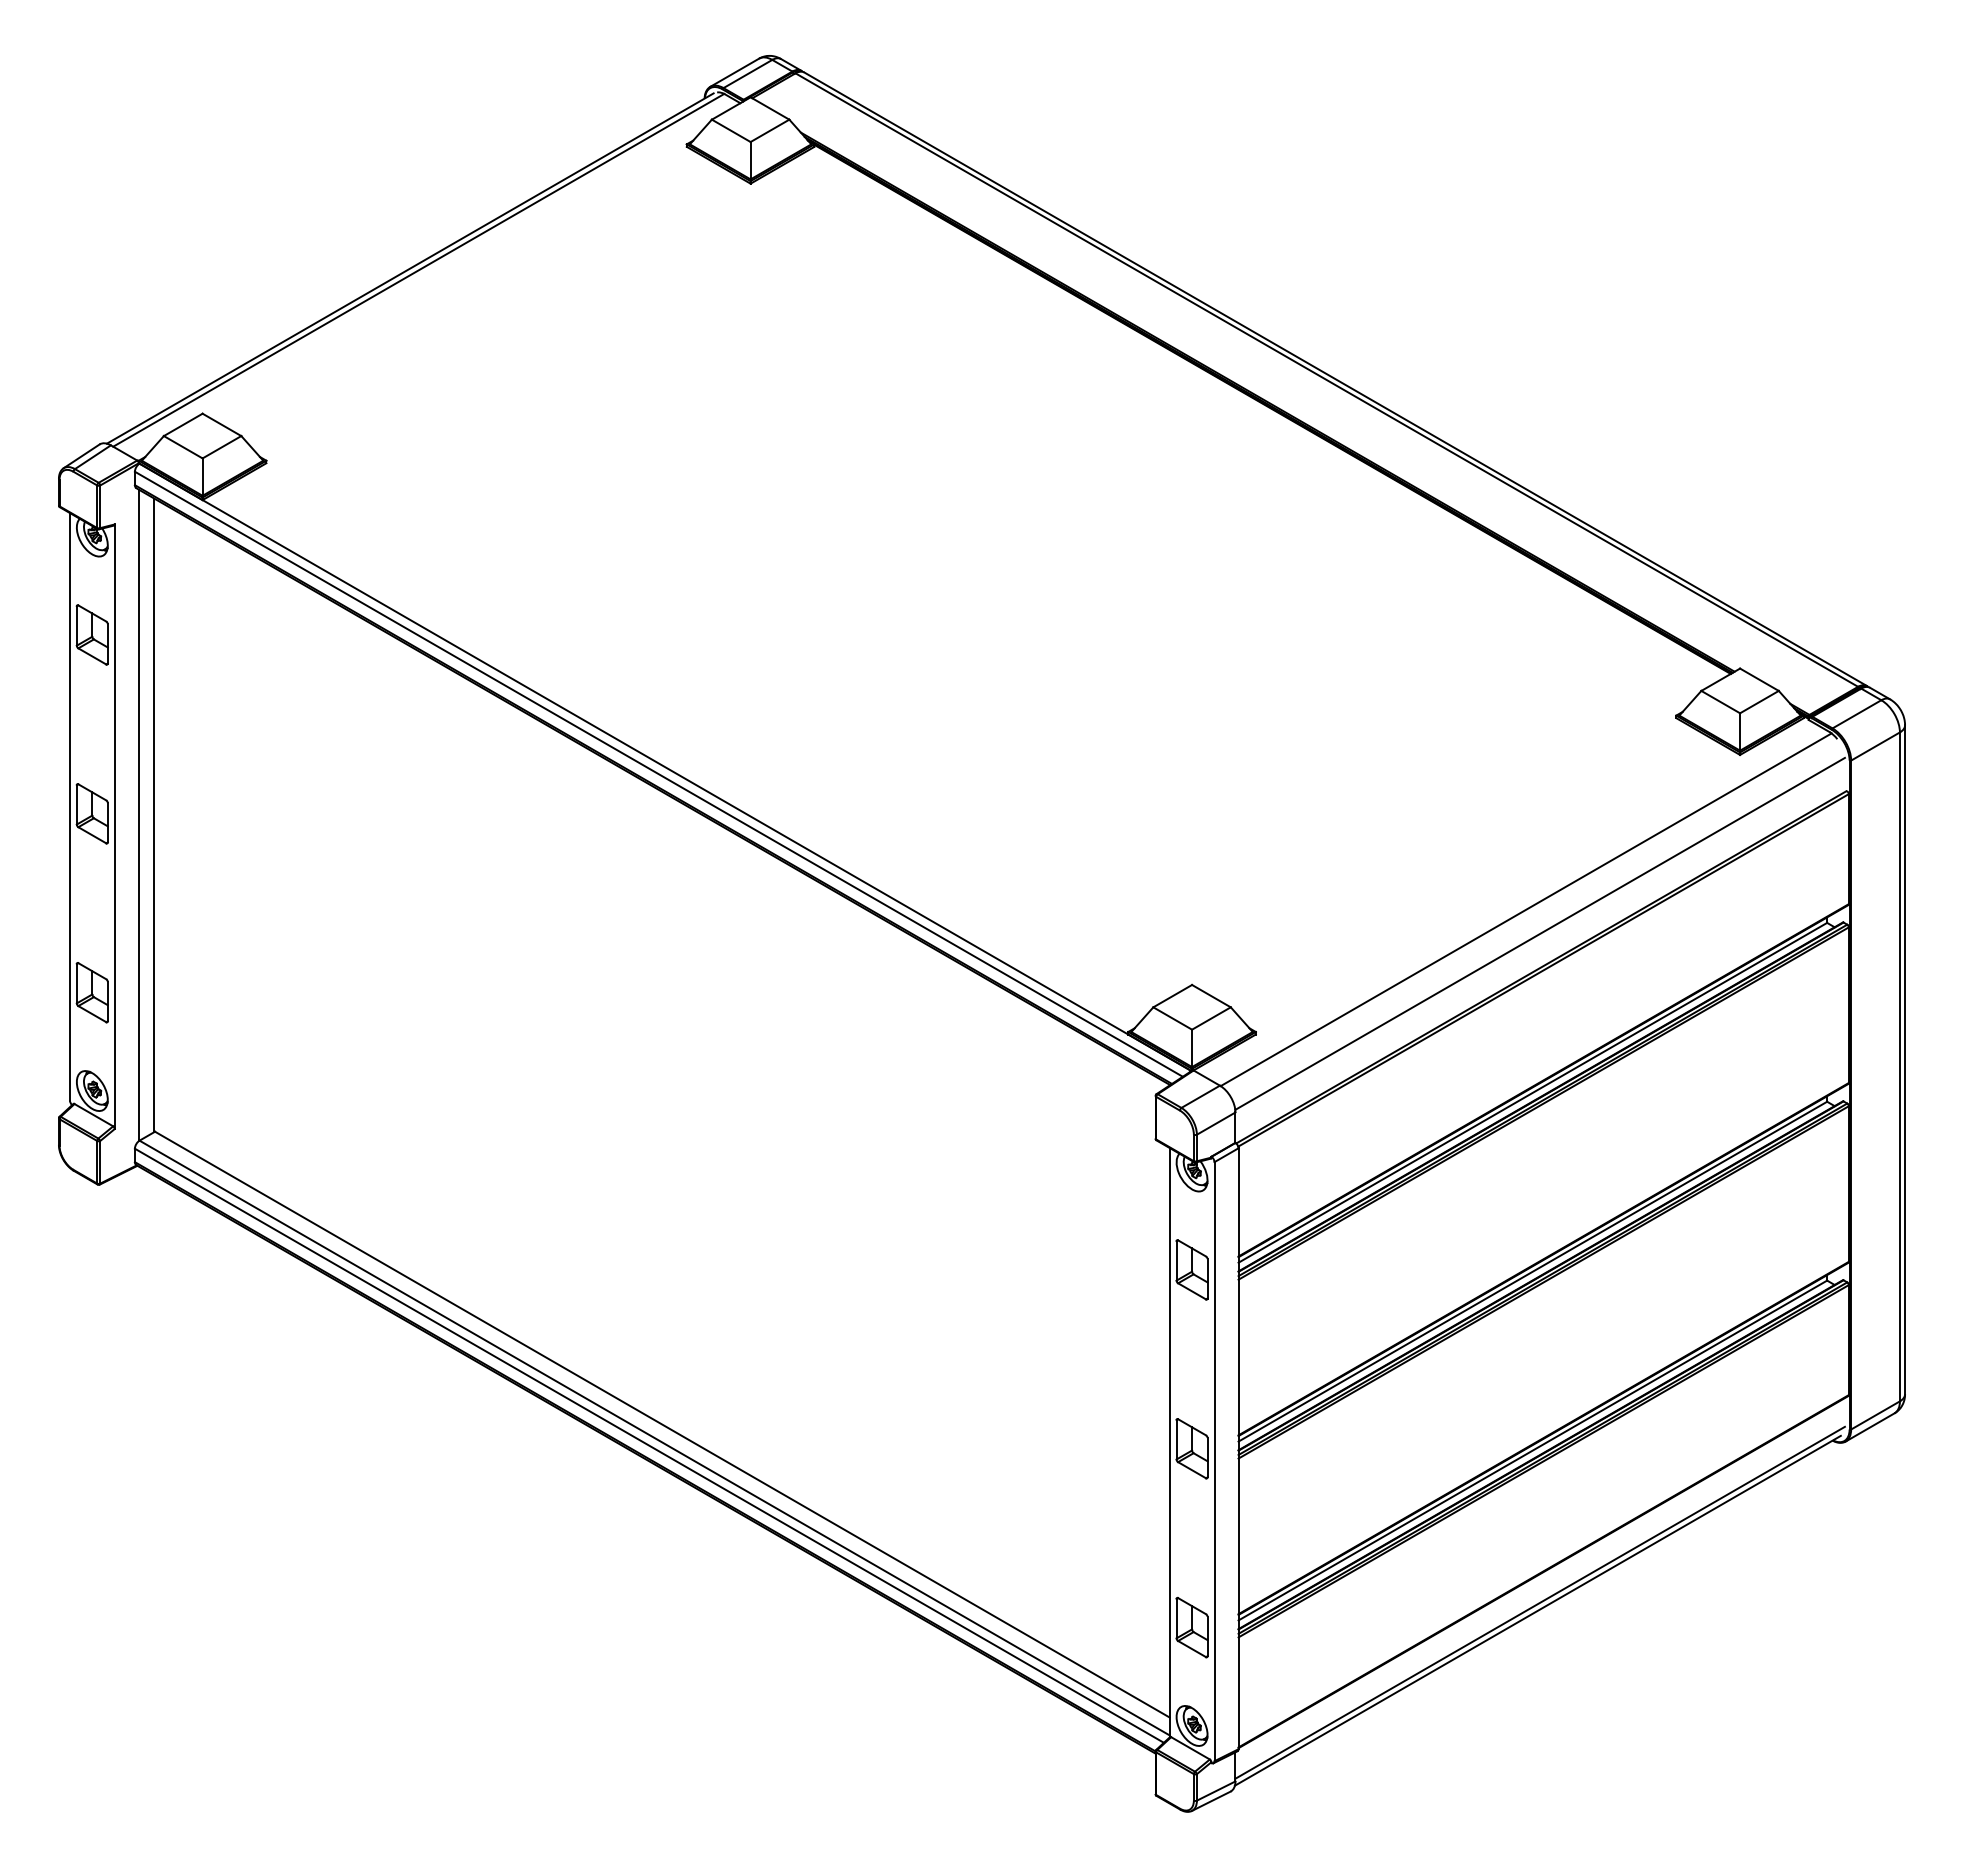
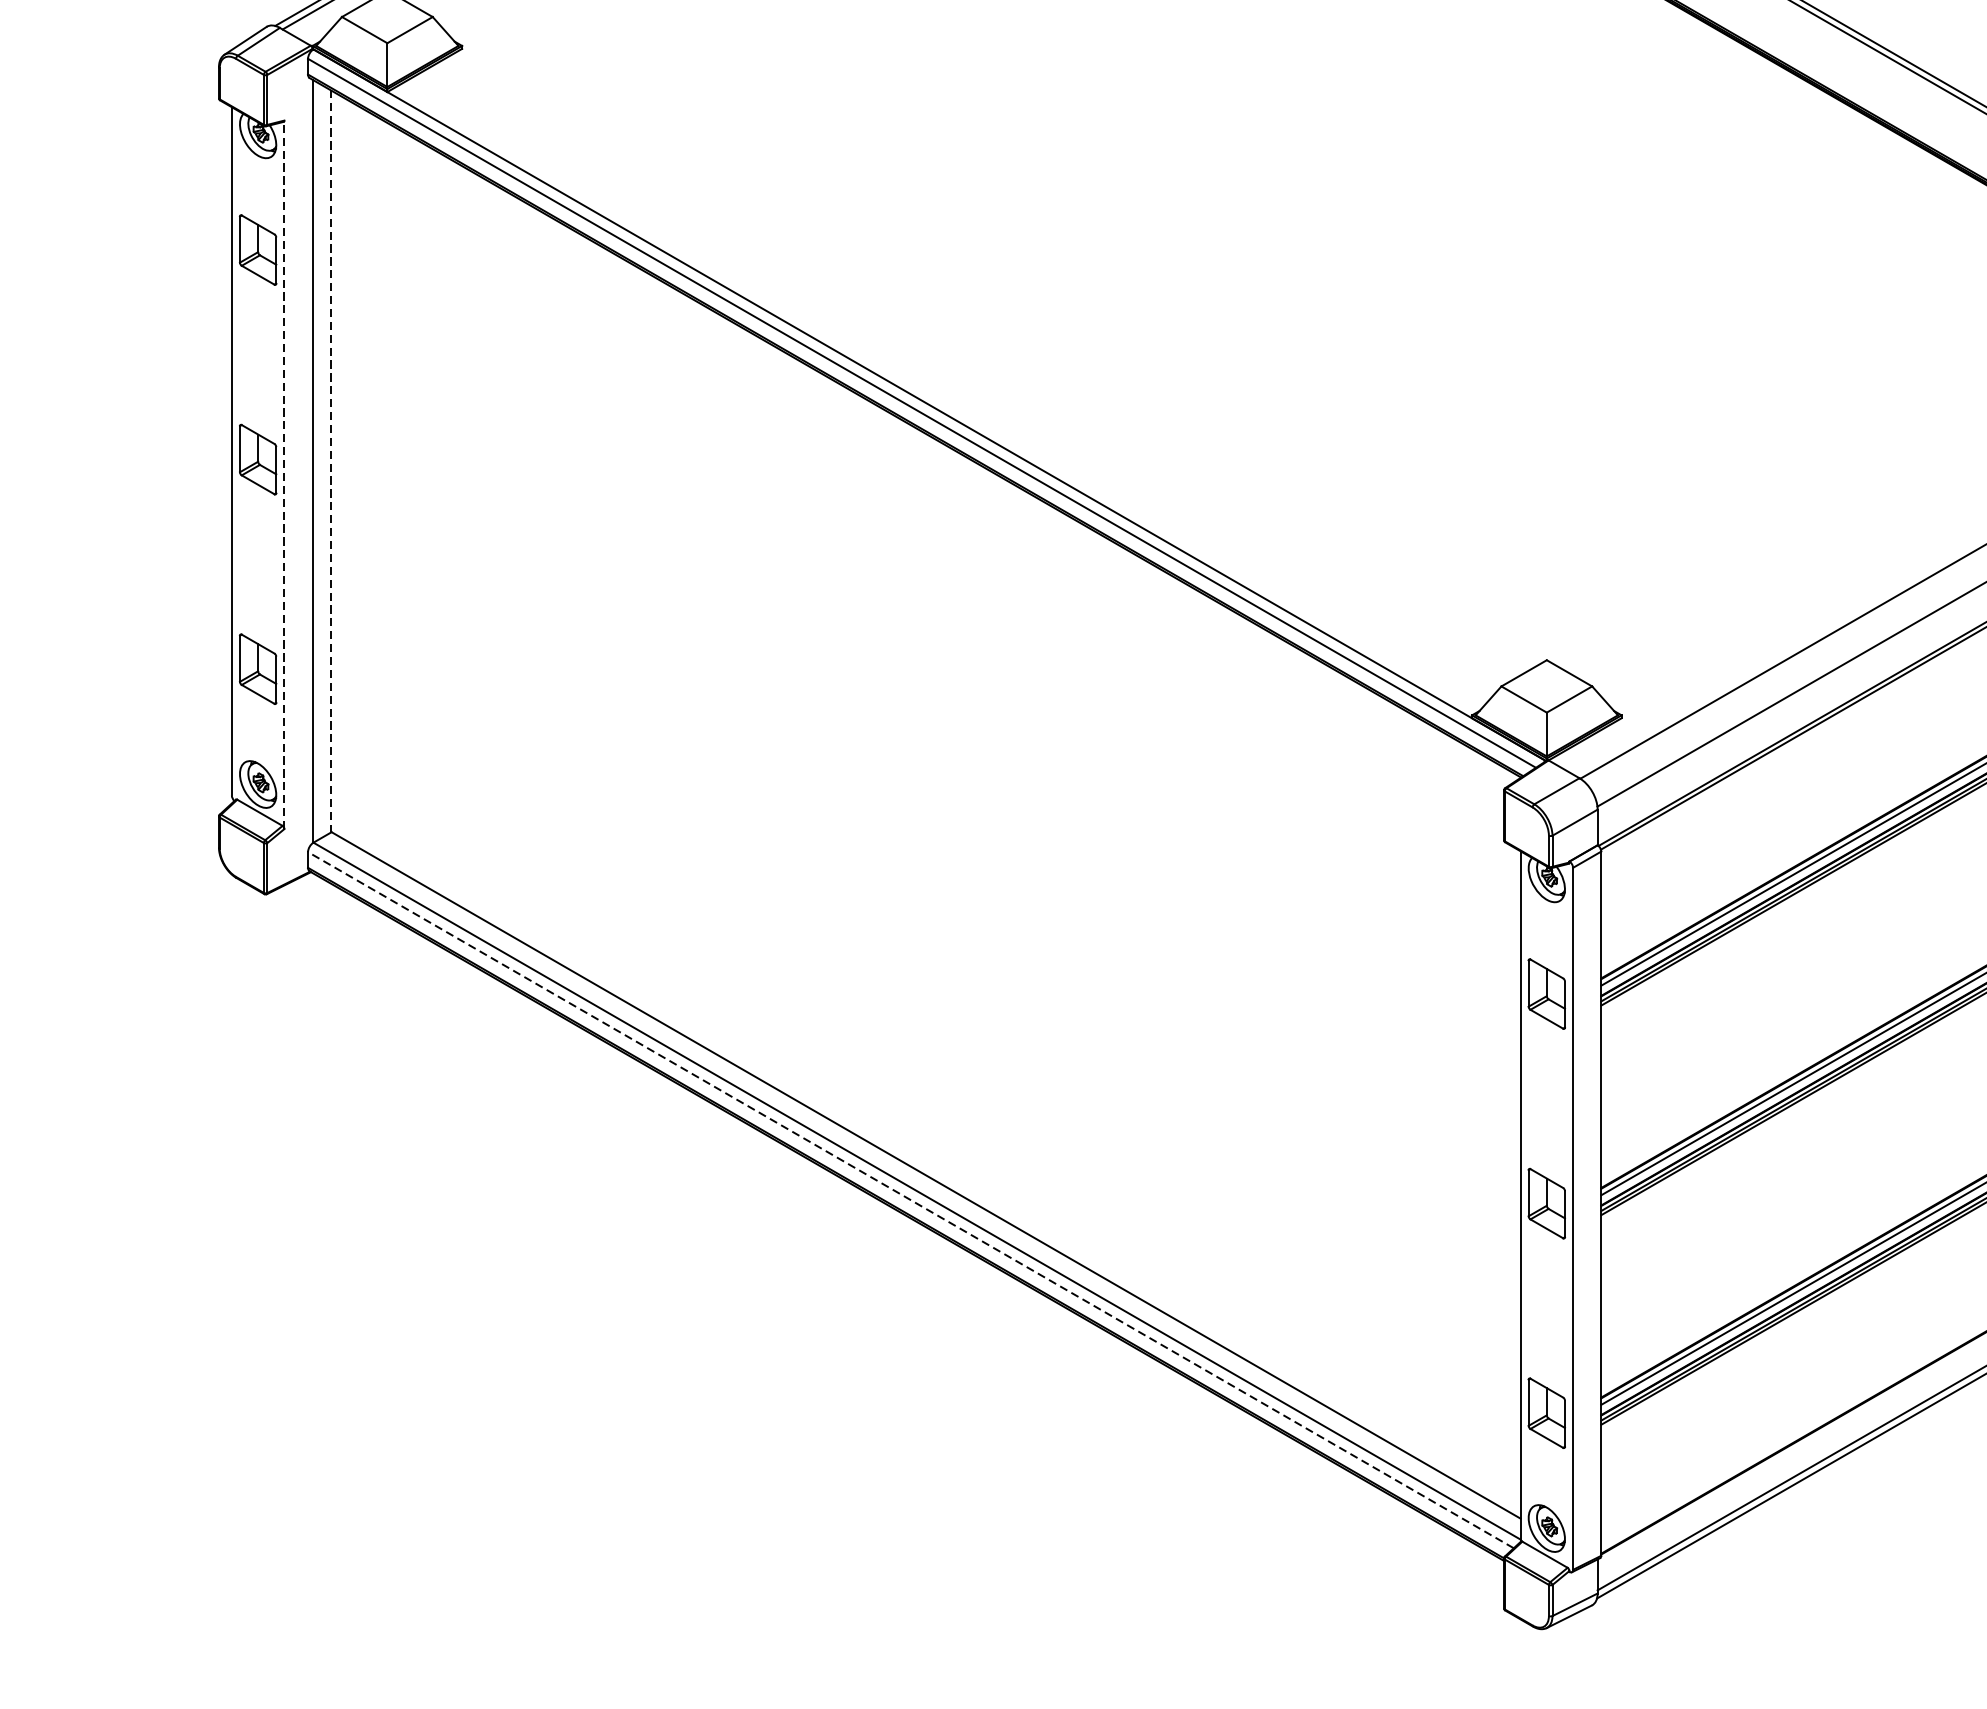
line: (154, 815) -> (330, 461), solid -> dashed
line: (114, 826) -> (284, 474), solid -> dashed
line: (648, 1445) -> (909, 1199), solid -> dashed

